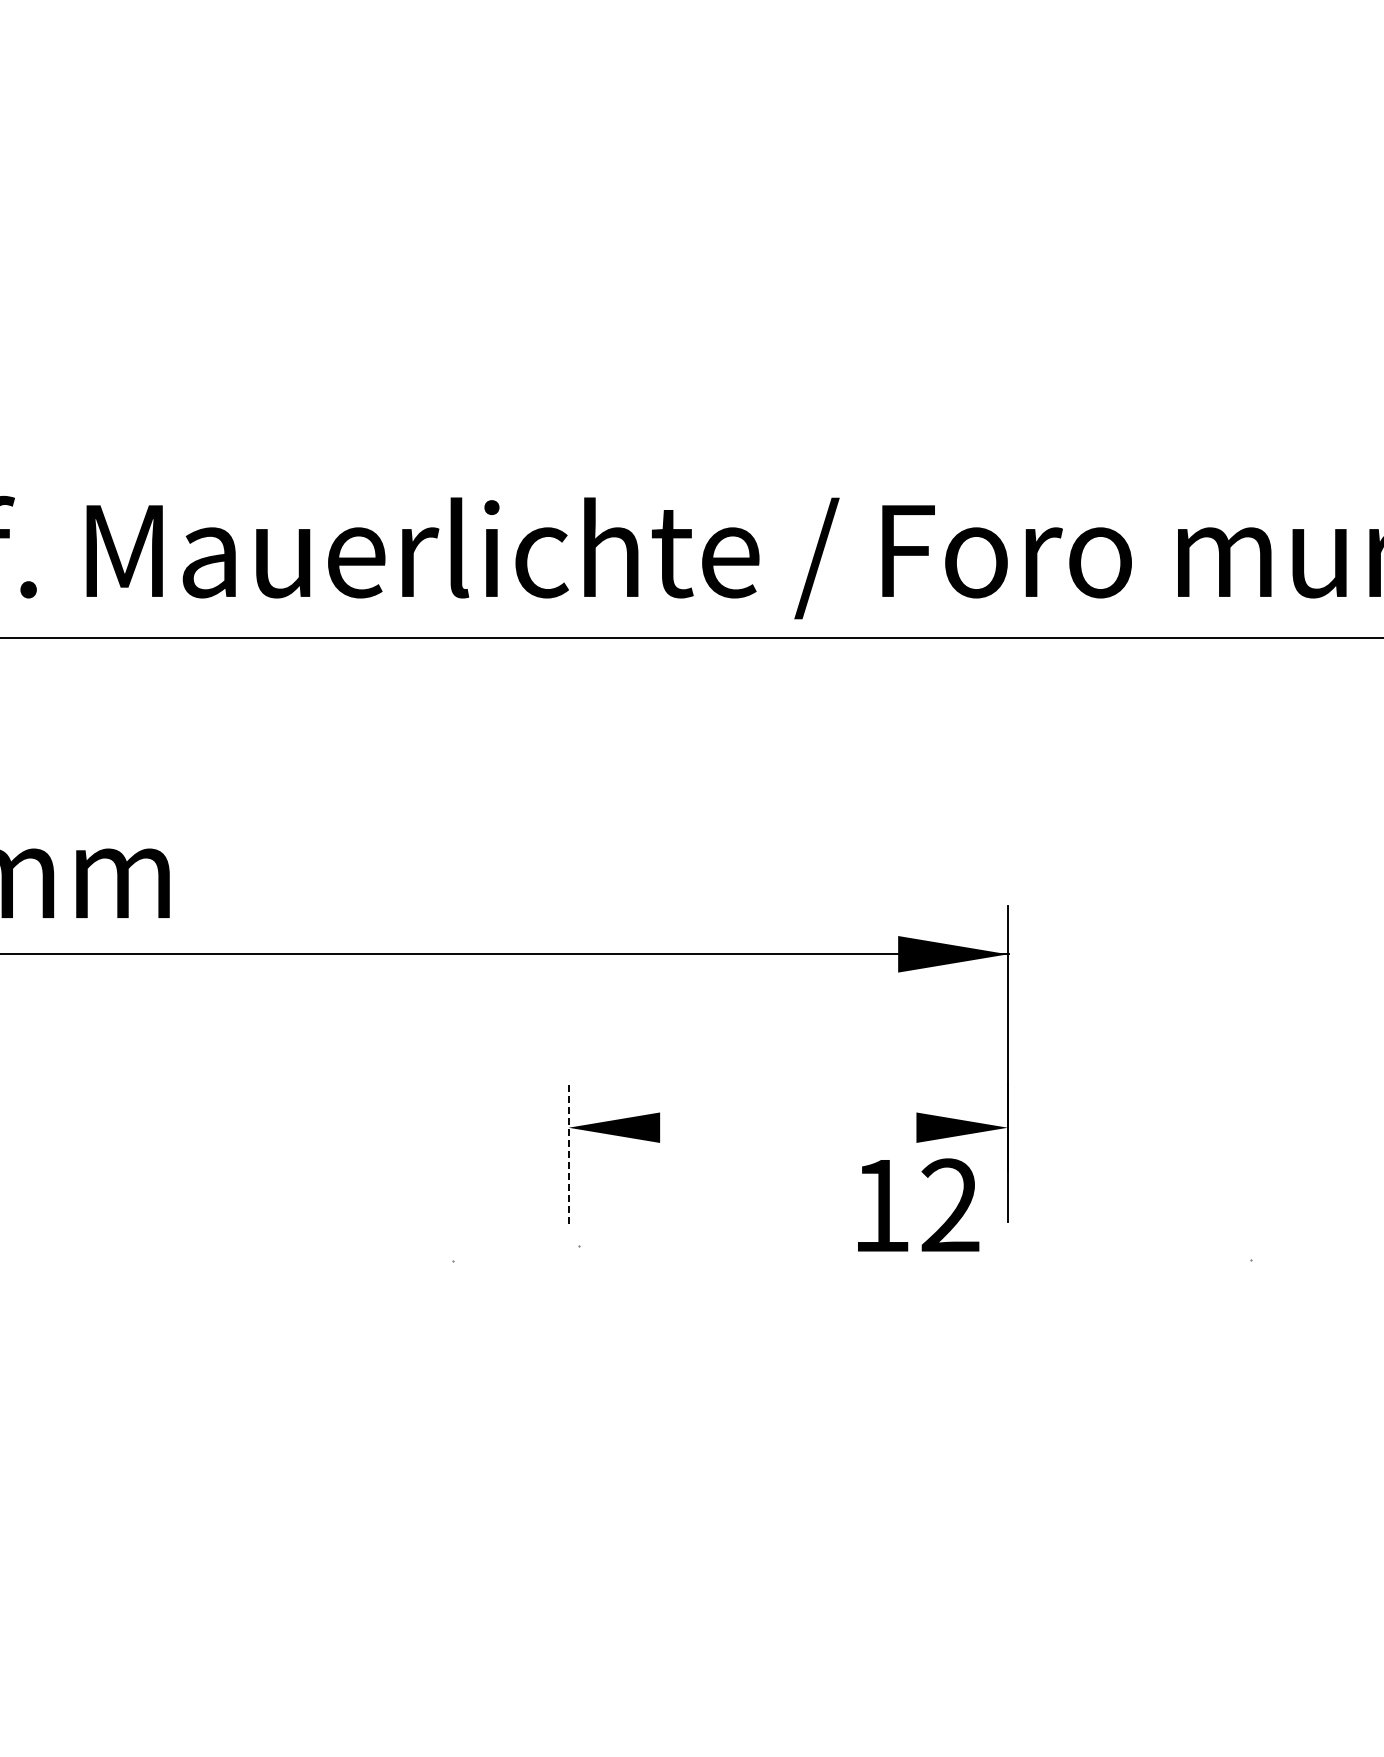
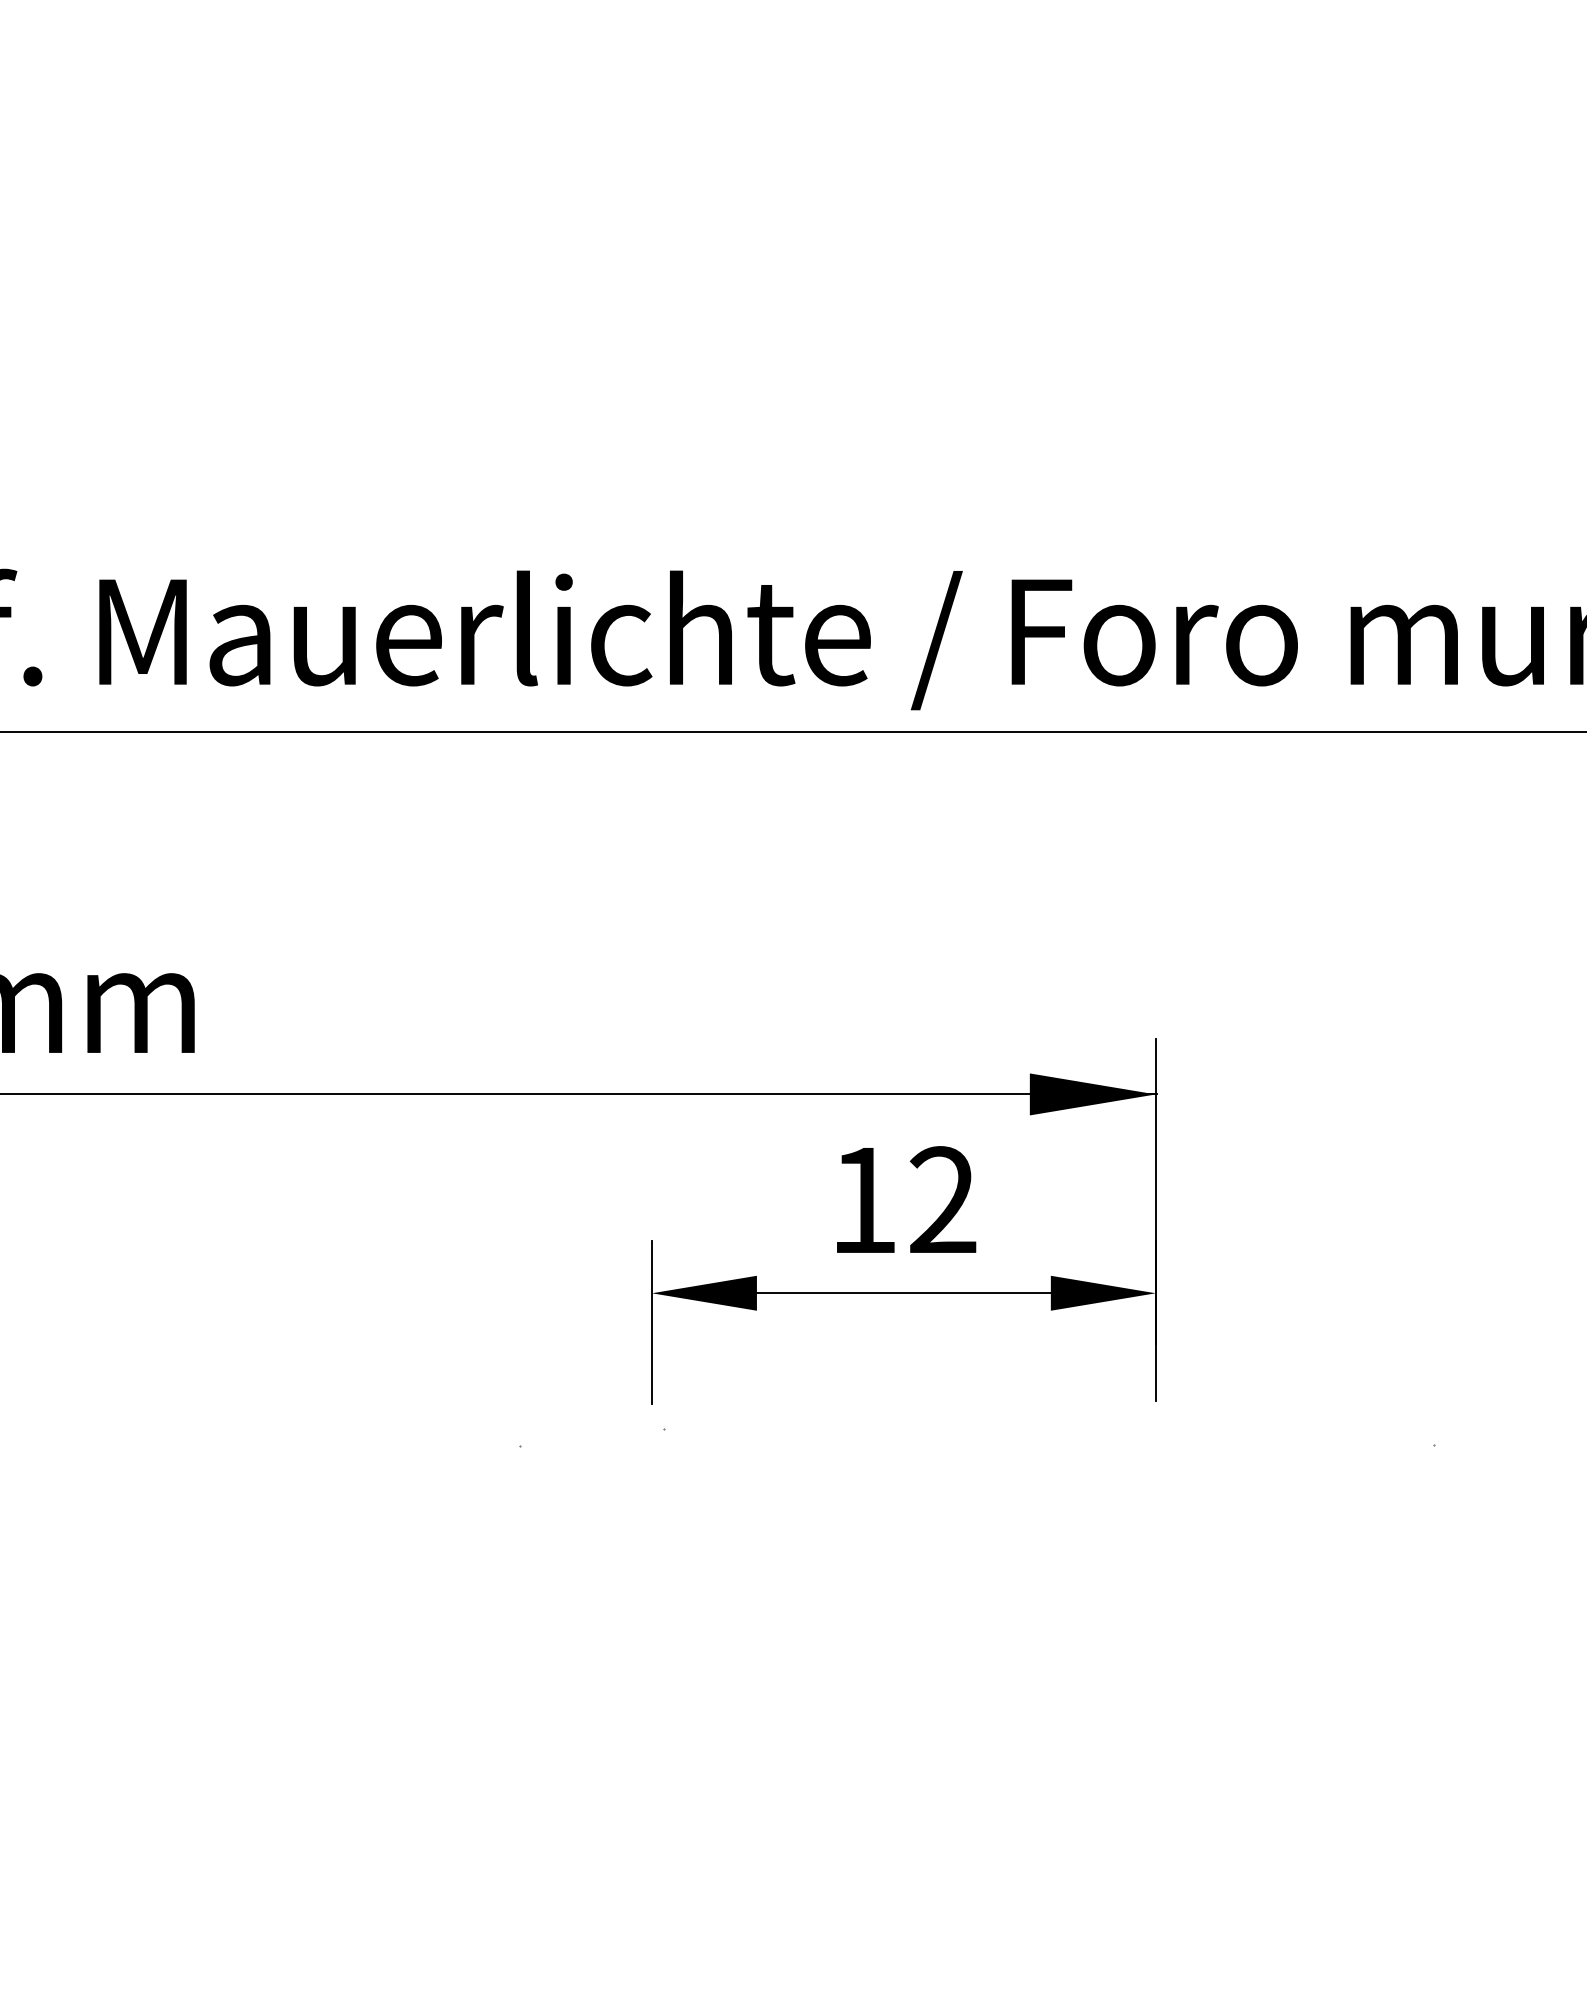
line: (788, 1127) -> (904, 1293), added
line: (568, 1152) -> (651, 1321), dashed -> solid
text: (918, 1204) -> (906, 1198), moved

